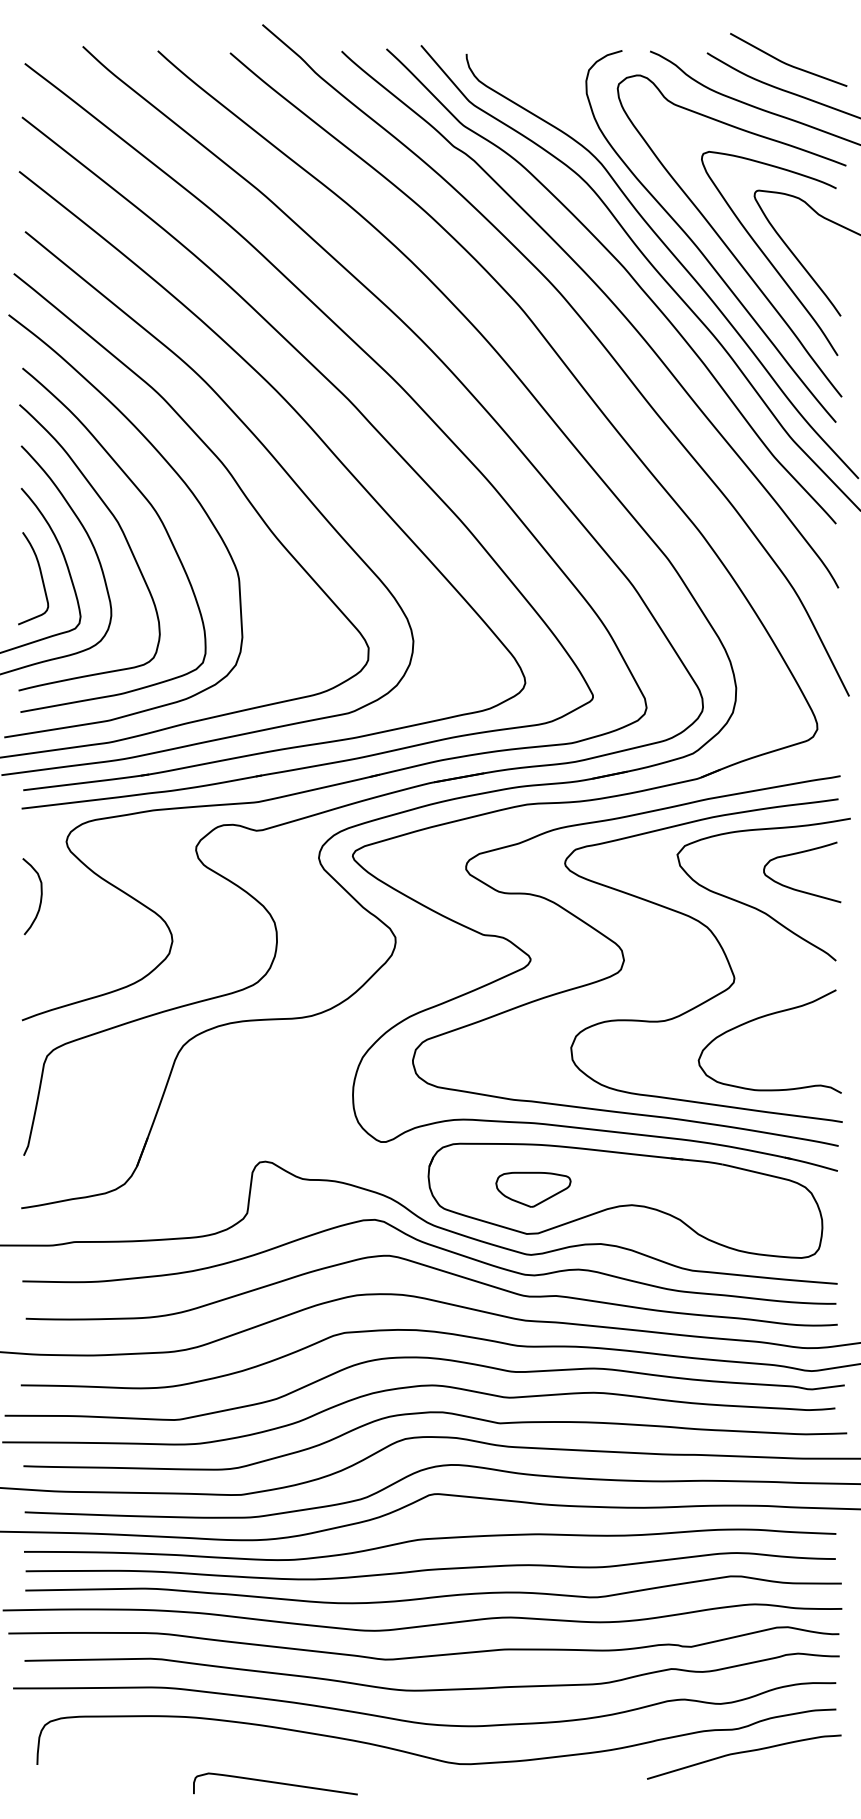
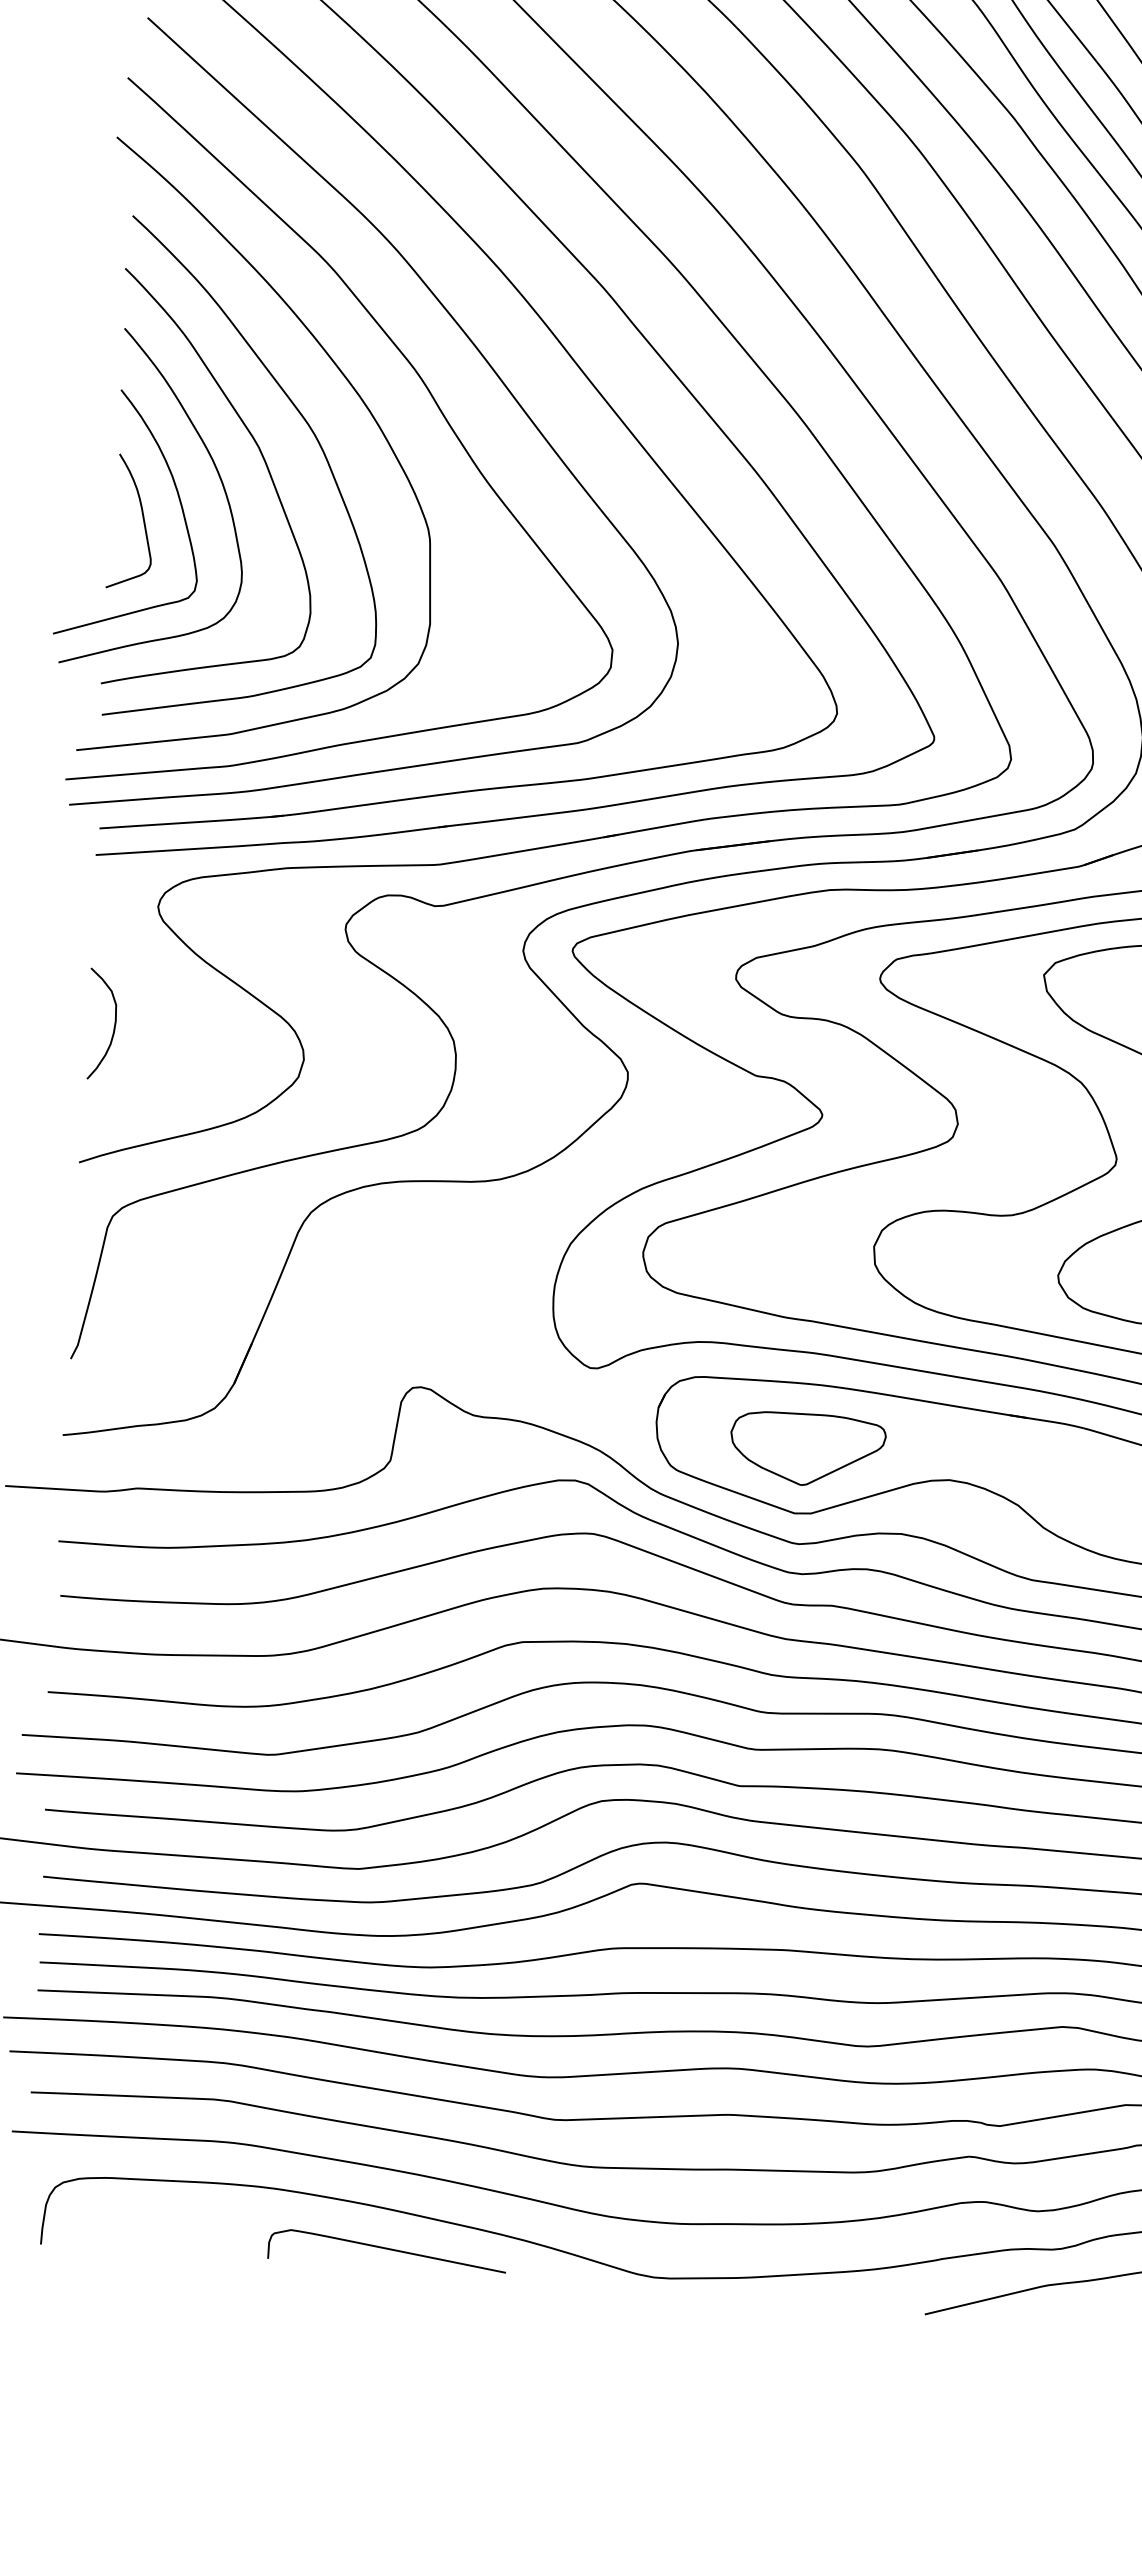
curve: (40, 896) -> (113, 1024), moved
part: (533, 1189) -> (807, 1449), size x1.43
curve: (275, 1783) -> (387, 2250), moved

